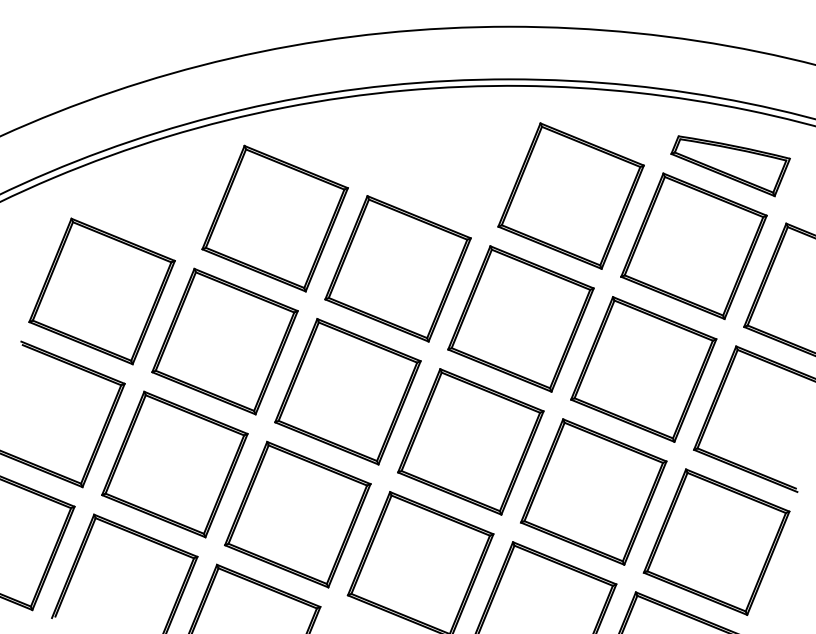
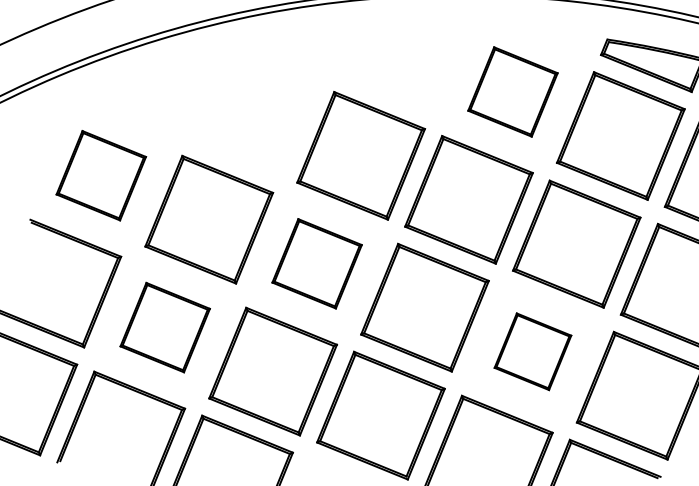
part: (570, 195) -> (512, 91), size x0.7
part: (274, 218) -> (252, 111), removed
part: (101, 291) -> (100, 175), size x0.7
part: (347, 391) -> (316, 263), size x0.7
part: (174, 464) -> (164, 327), size x0.7
part: (593, 491) -> (532, 351), size x0.6

